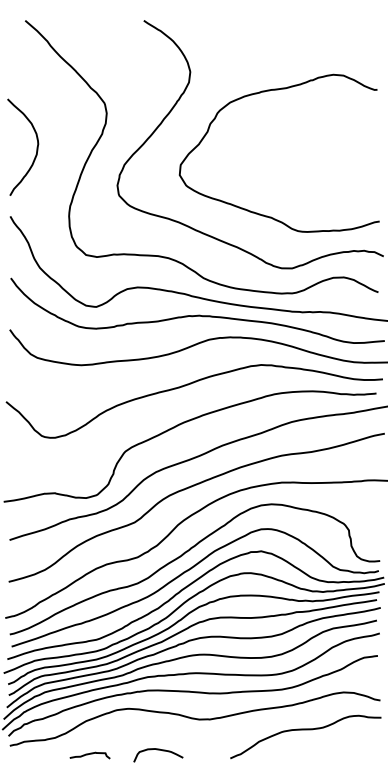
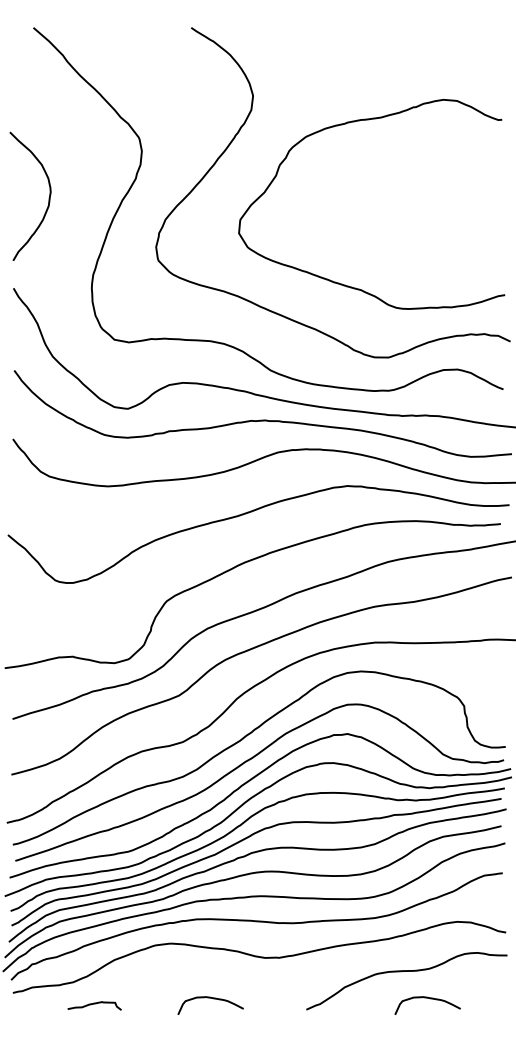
curve: (323, 750) -> (430, 999), added
curve: (89, 754) -> (94, 1004), moved

